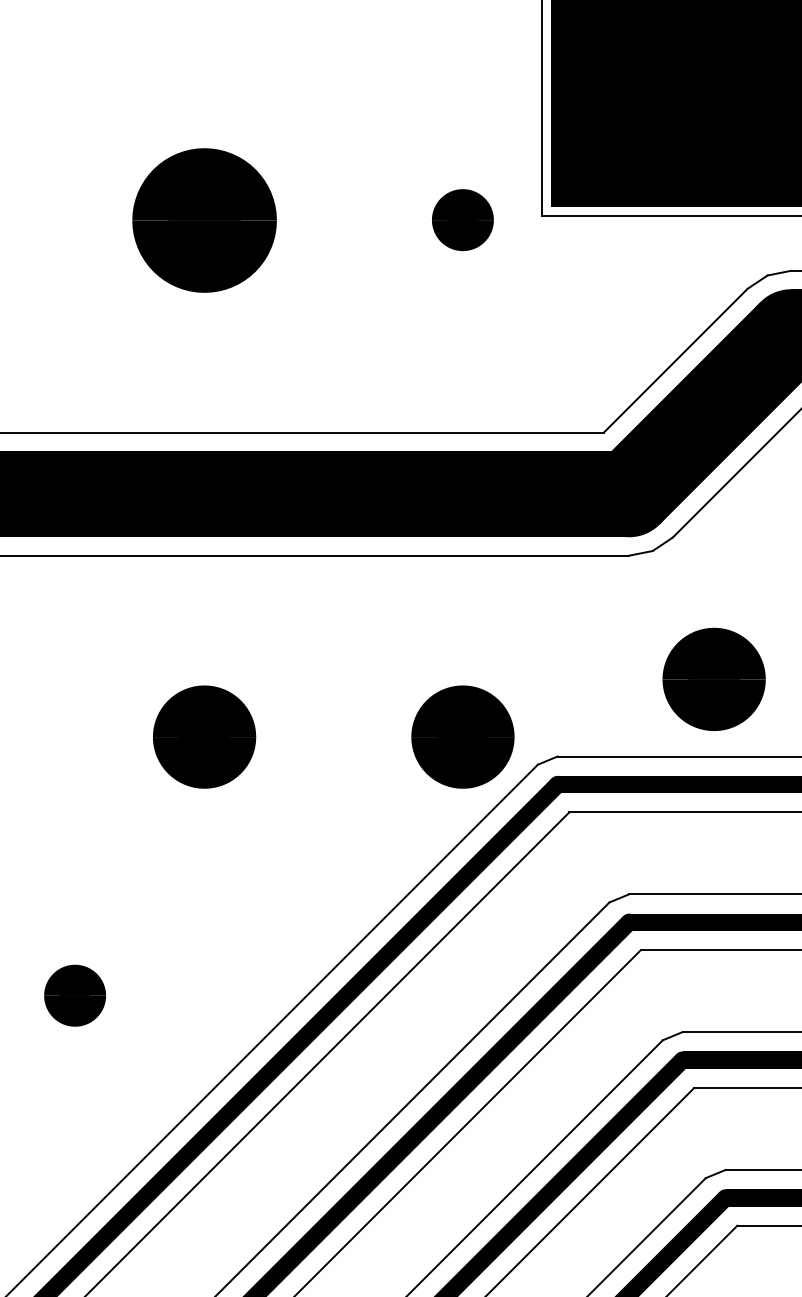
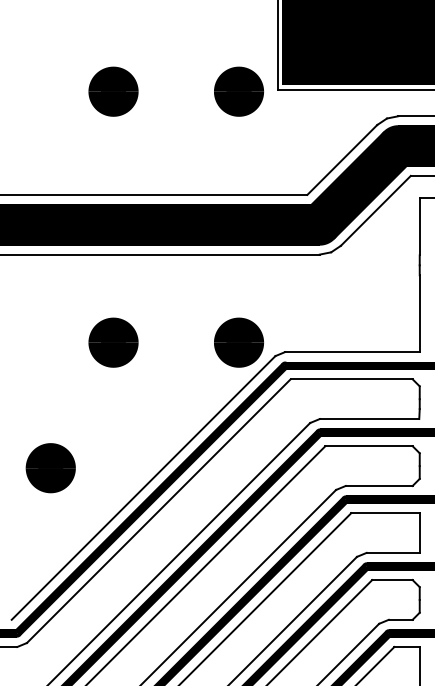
part: (204, 219) -> (113, 91), size x0.71
part: (461, 219) -> (238, 91), size x1.67
part: (715, 679) -> (361, 314), removed
part: (74, 996) -> (50, 468), size x1.67

